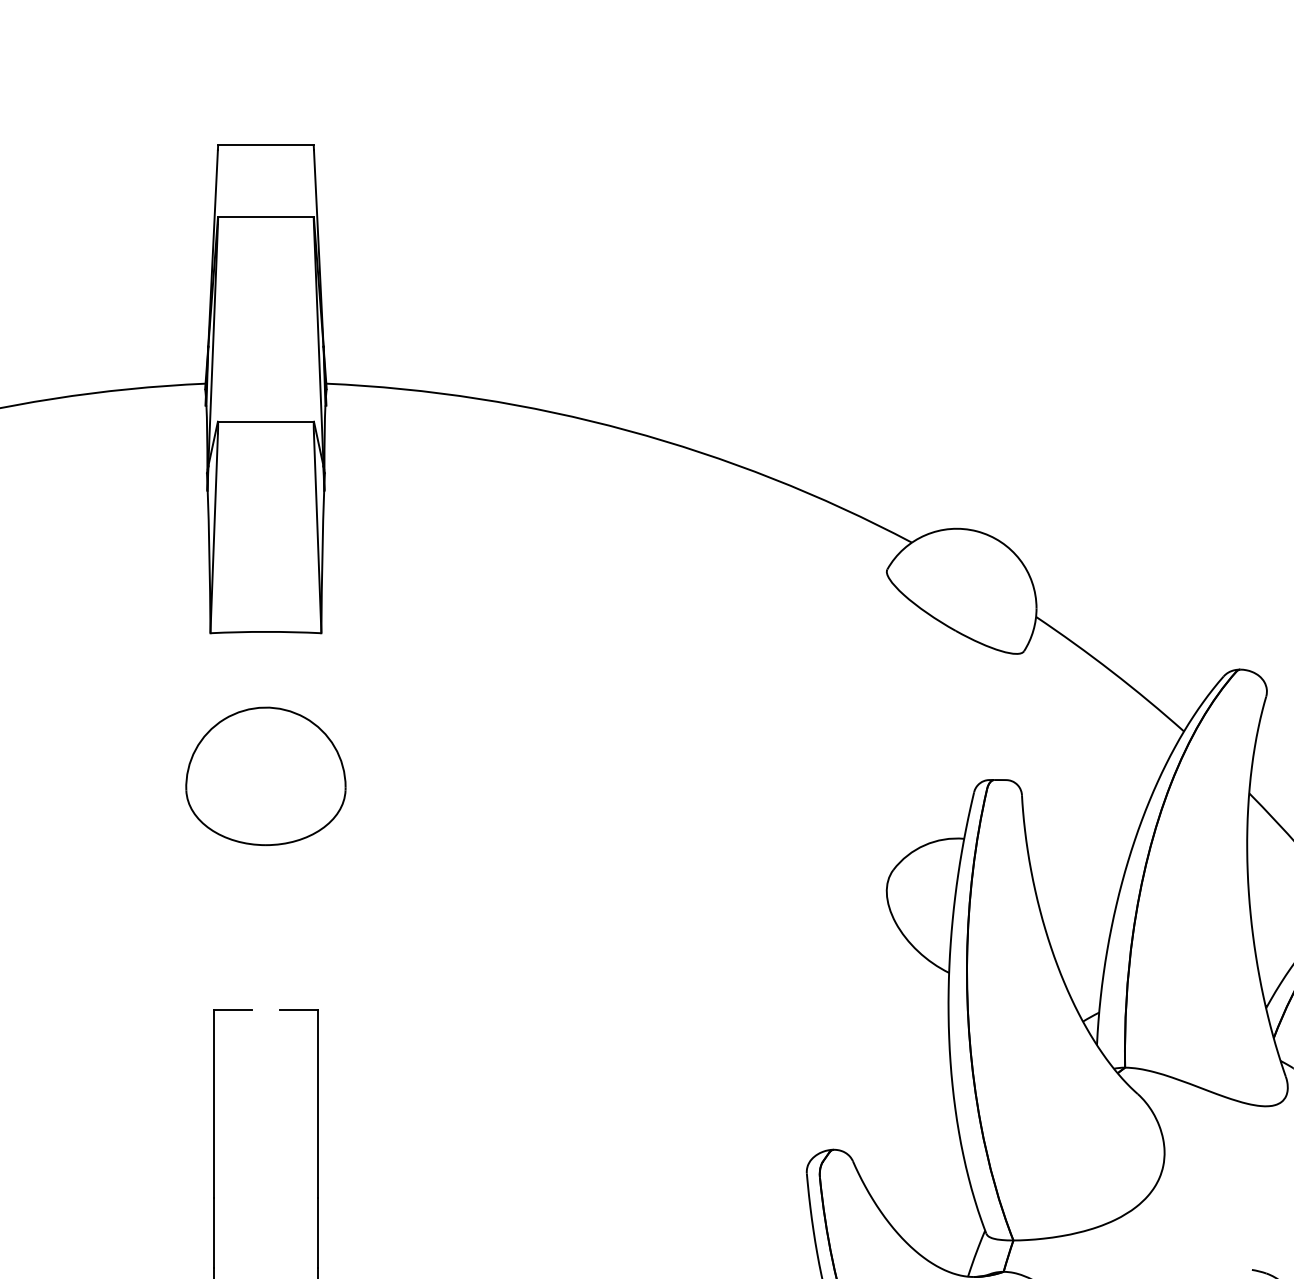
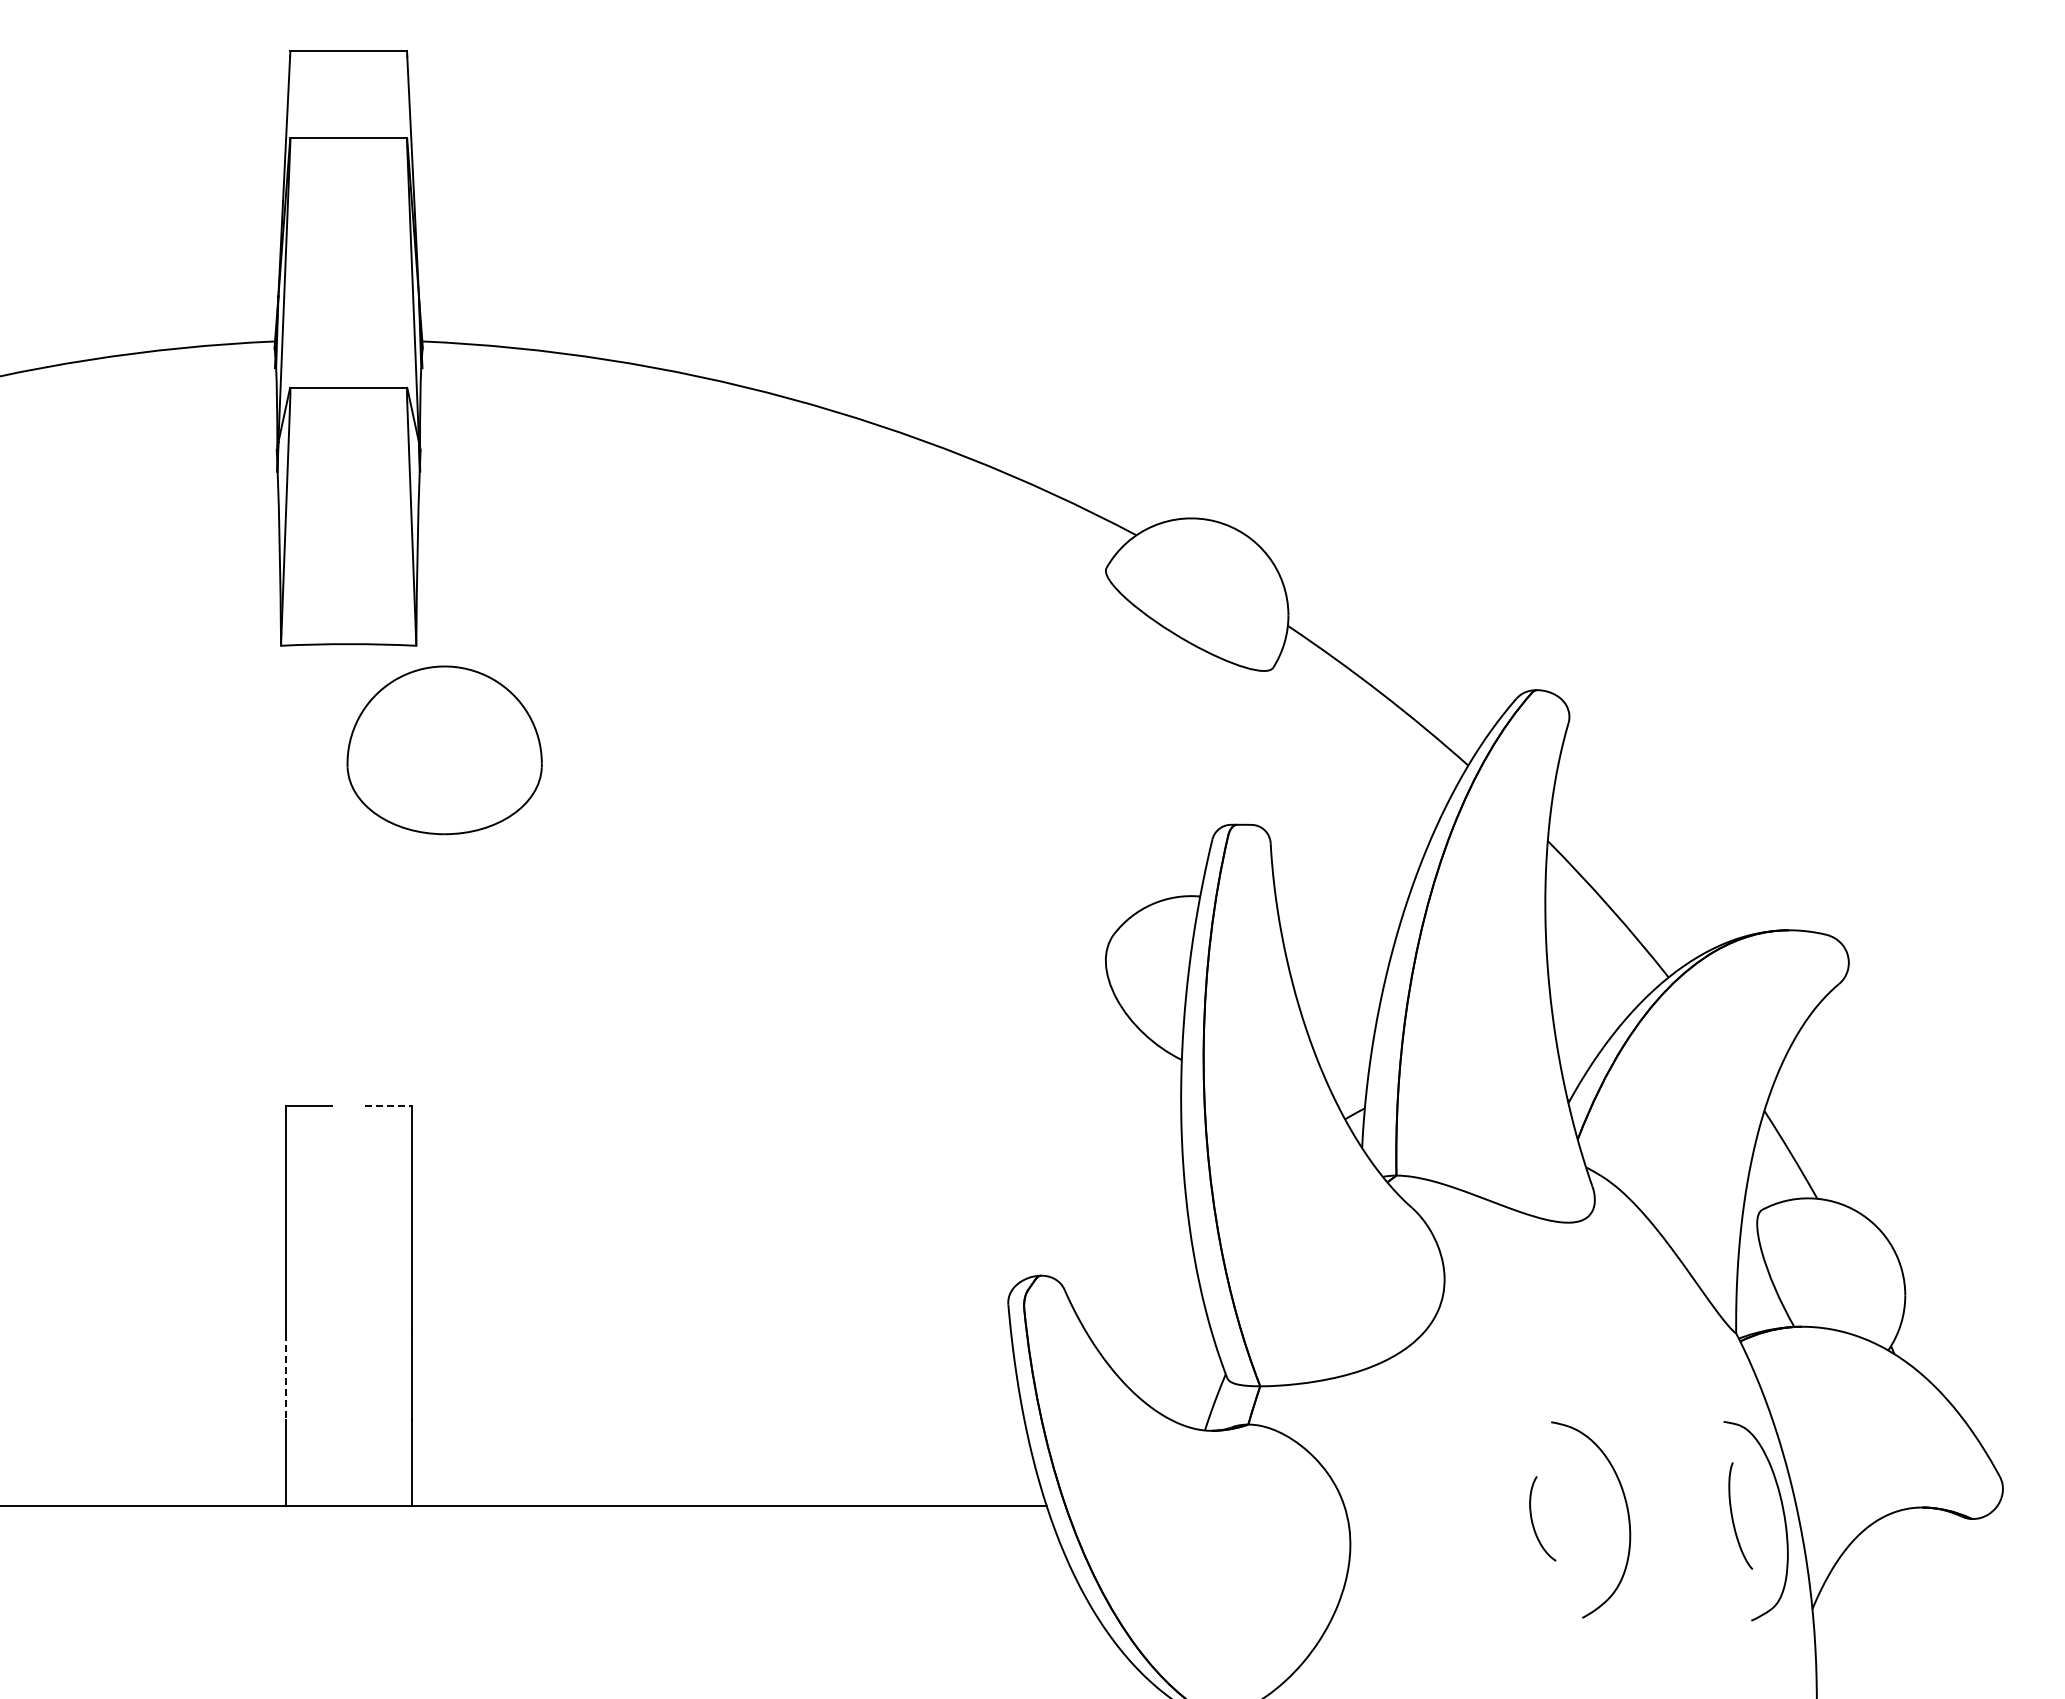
part: (265, 776) -> (444, 750), moved
line: (299, 1010) -> (389, 1105), solid -> dashed
line: (214, 1233) -> (285, 1377), solid -> dashed

